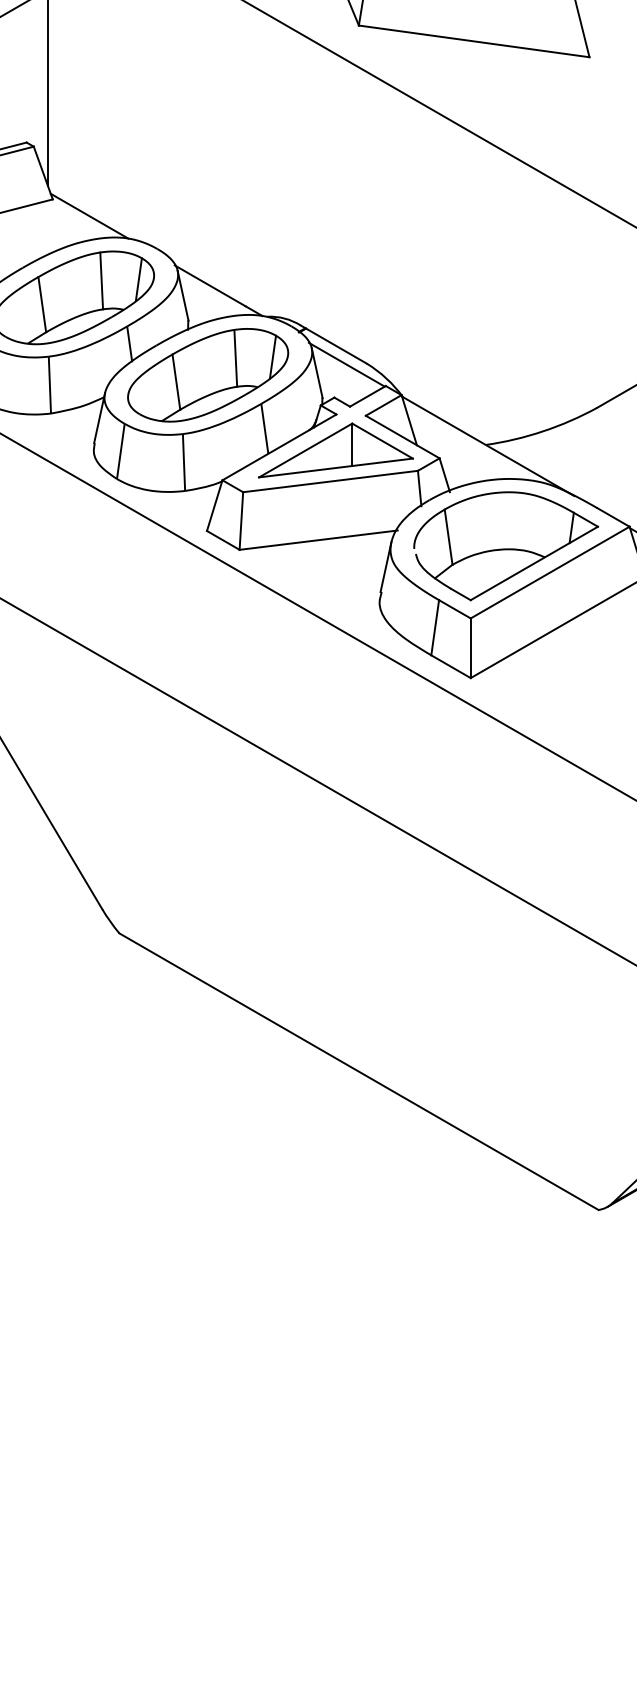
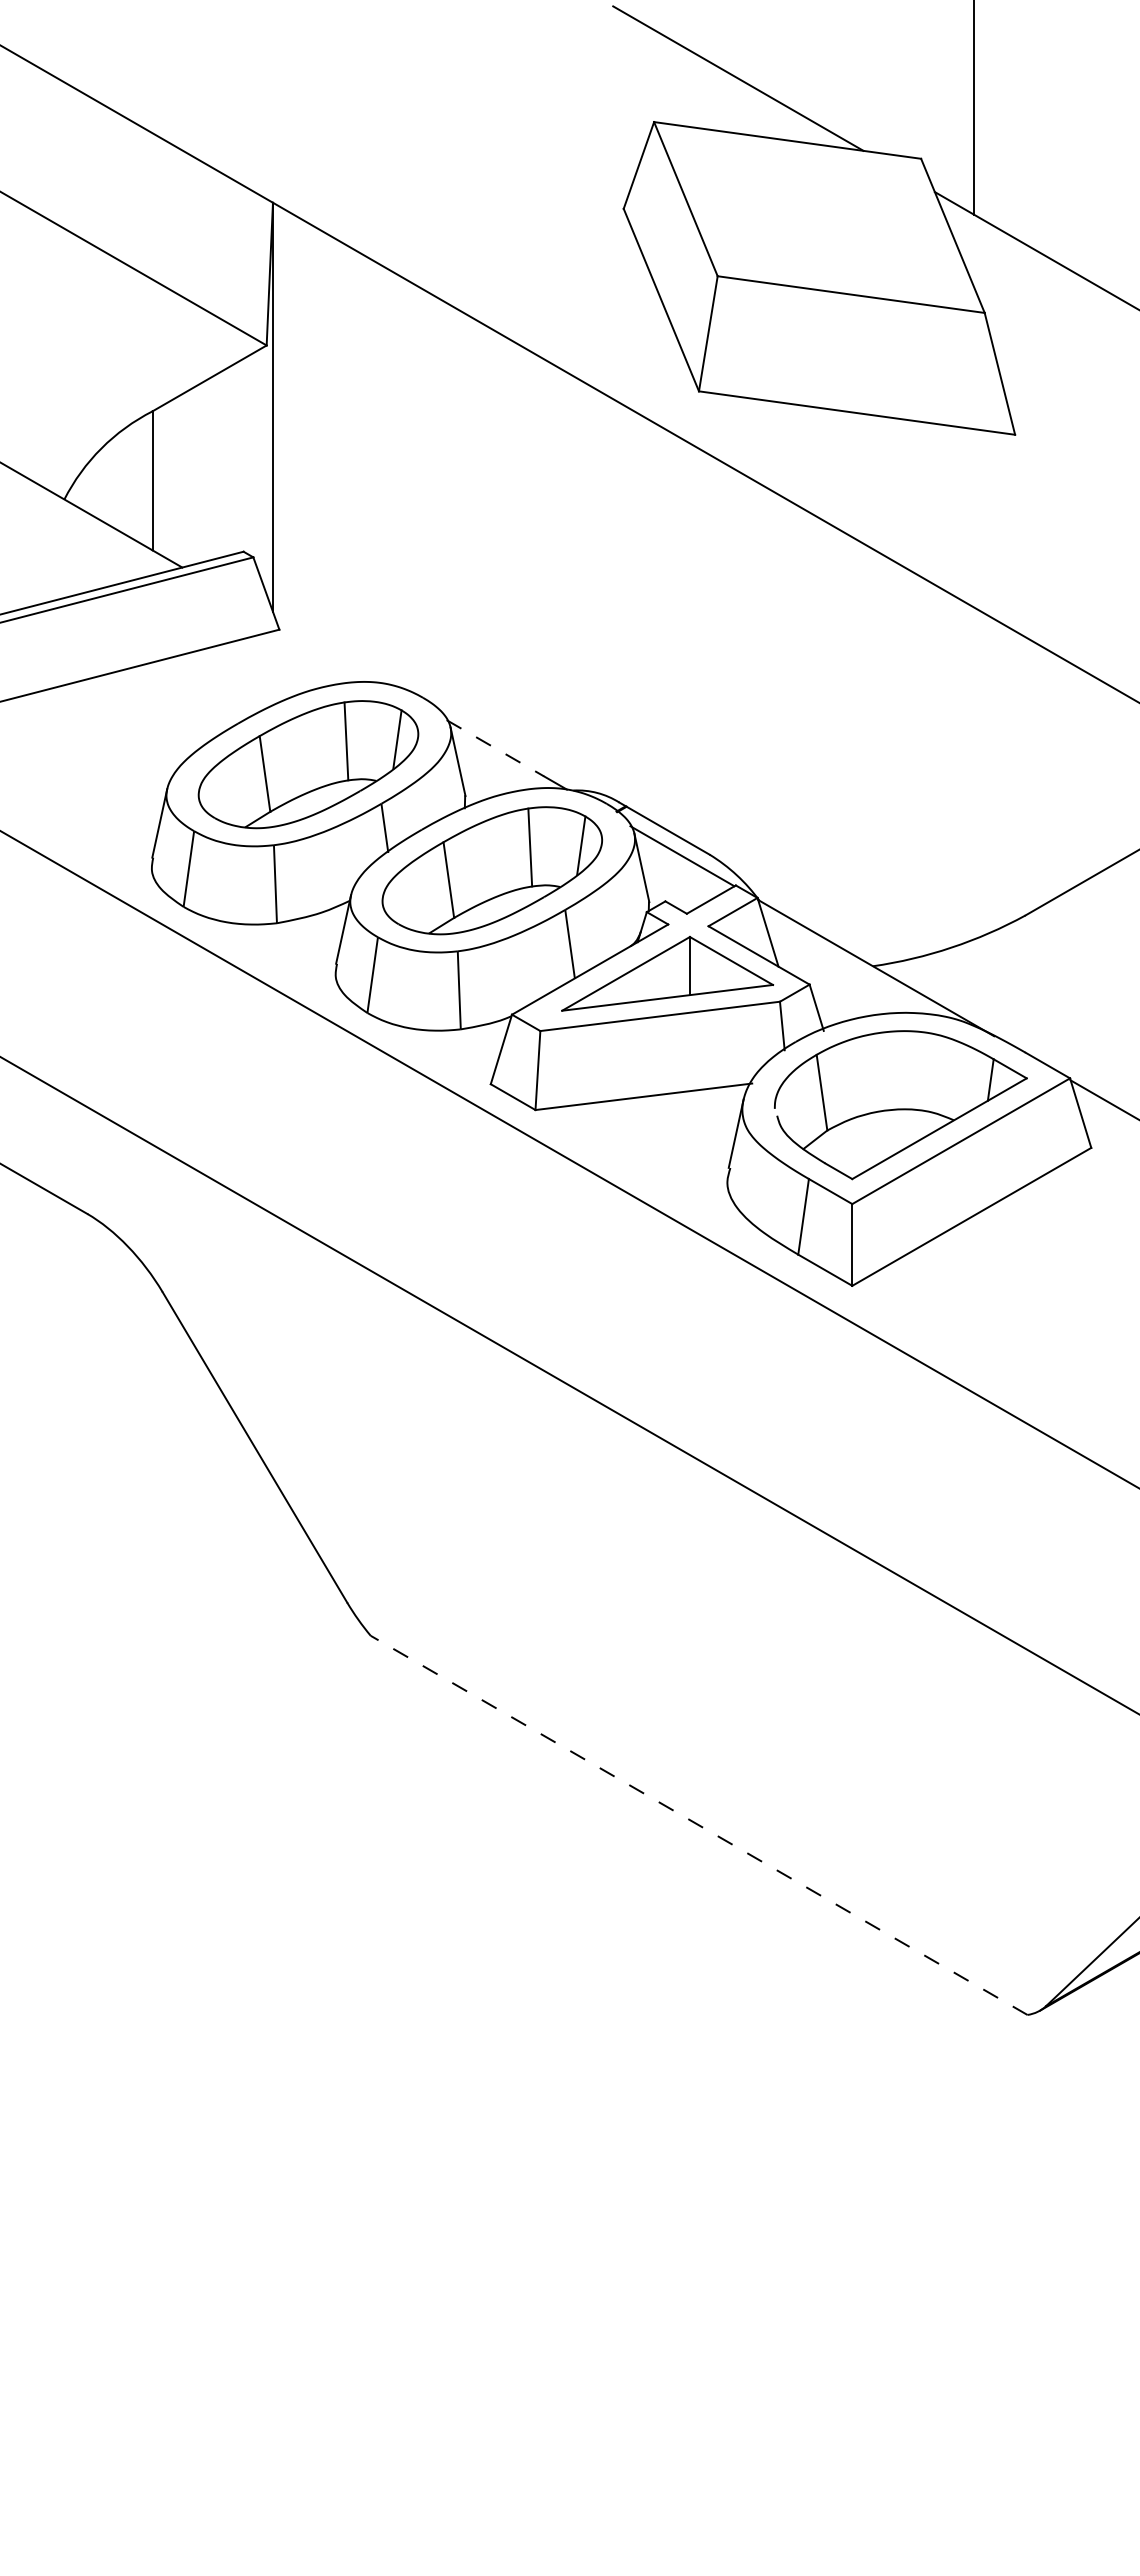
line: (89, 216) -> (329, 652), removed
line: (210, 286) -> (495, 748), solid -> dashed
line: (358, 1071) -> (698, 1825), solid -> dashed

